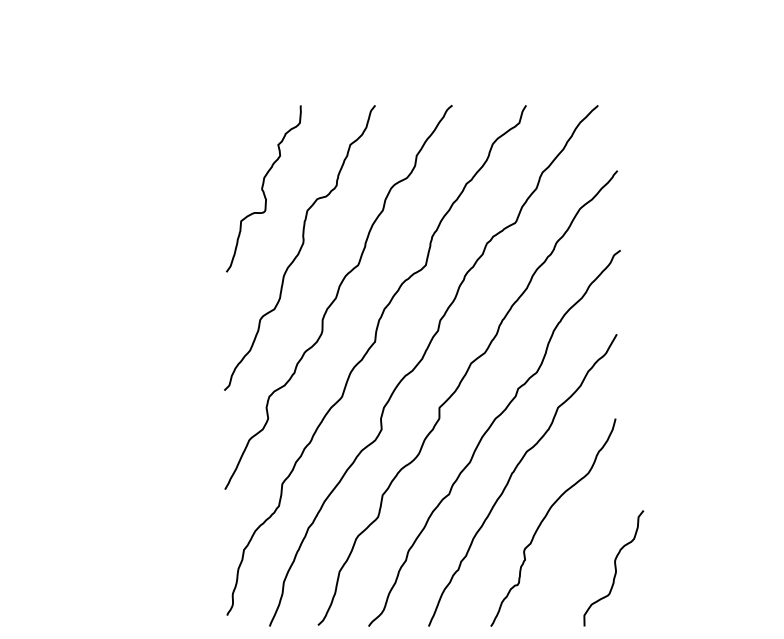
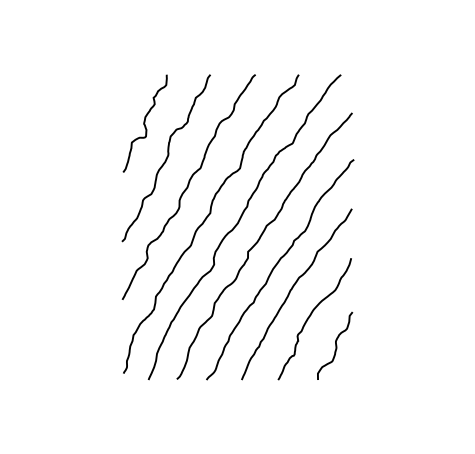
curve: (614, 567) -> (335, 345), moved

